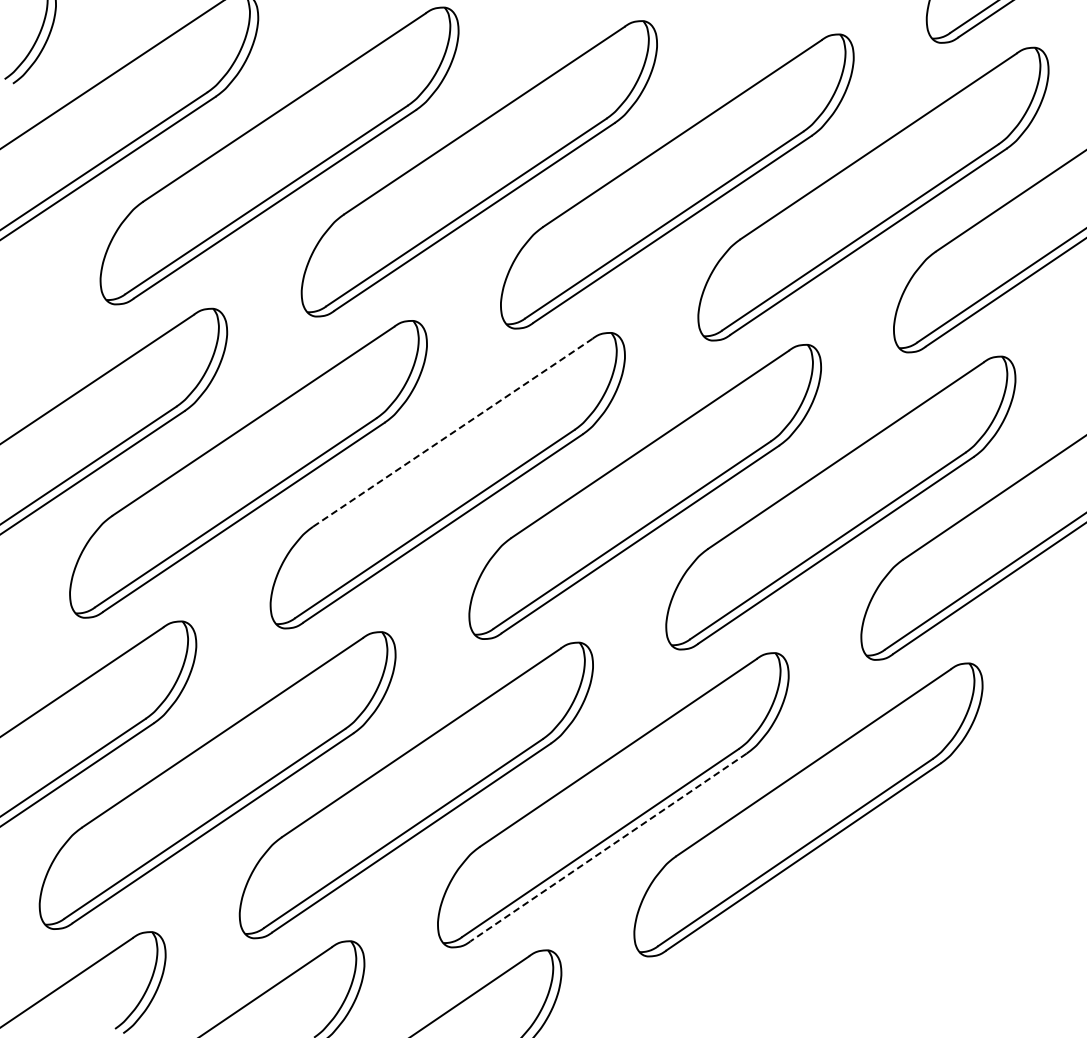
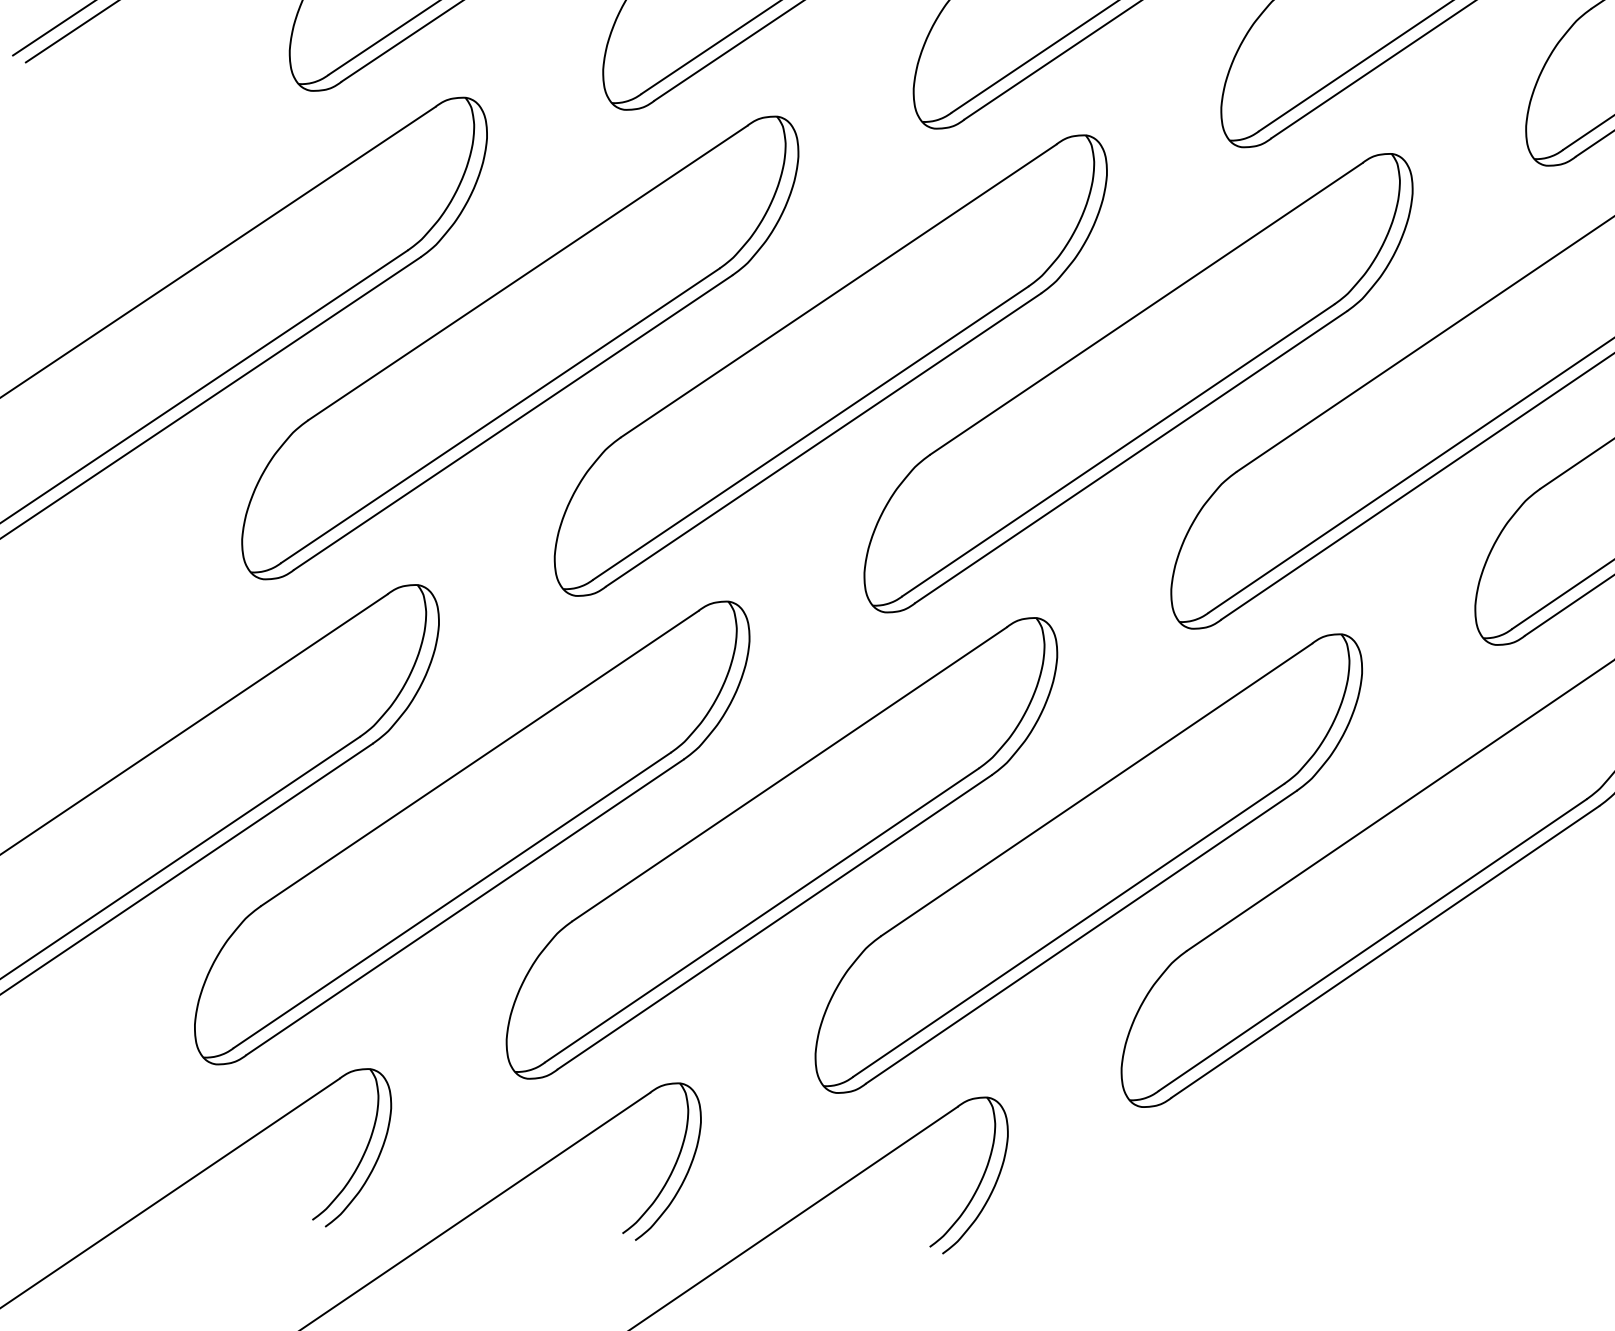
line: (453, 432) -> (839, 290), dashed -> solid
line: (608, 847) -> (1081, 937), dashed -> solid

